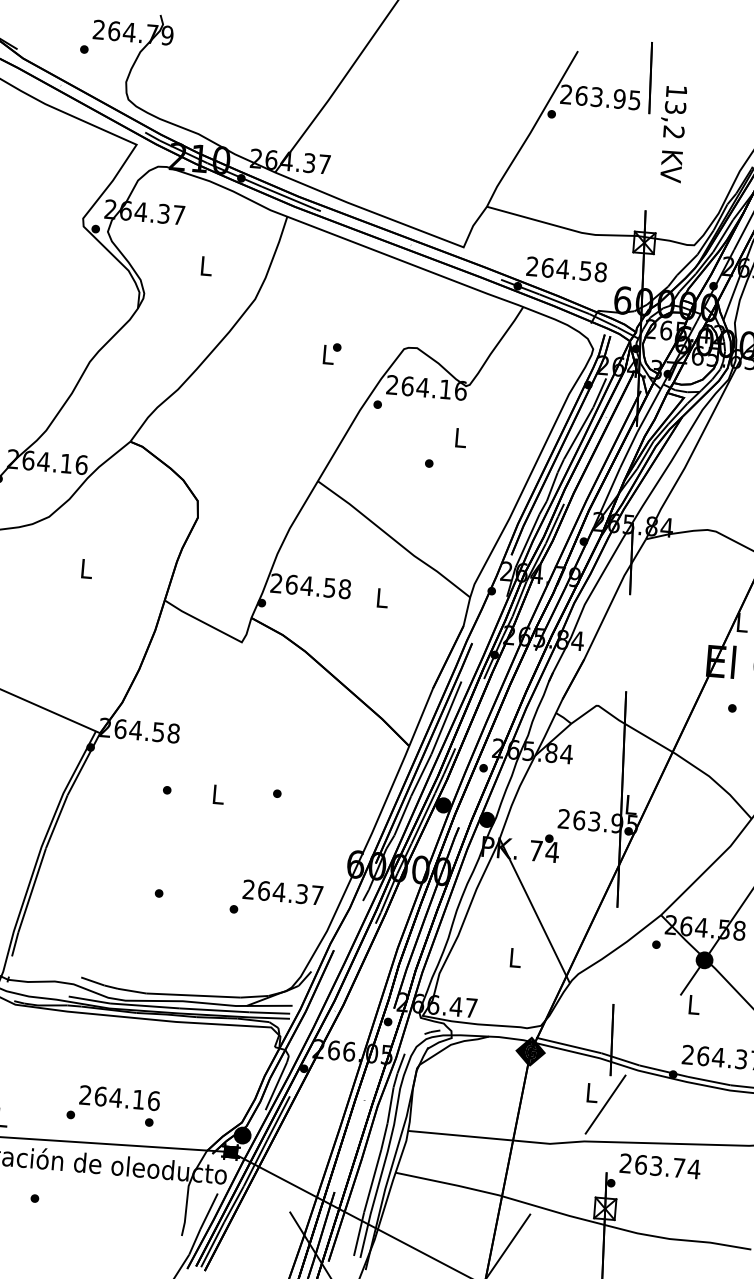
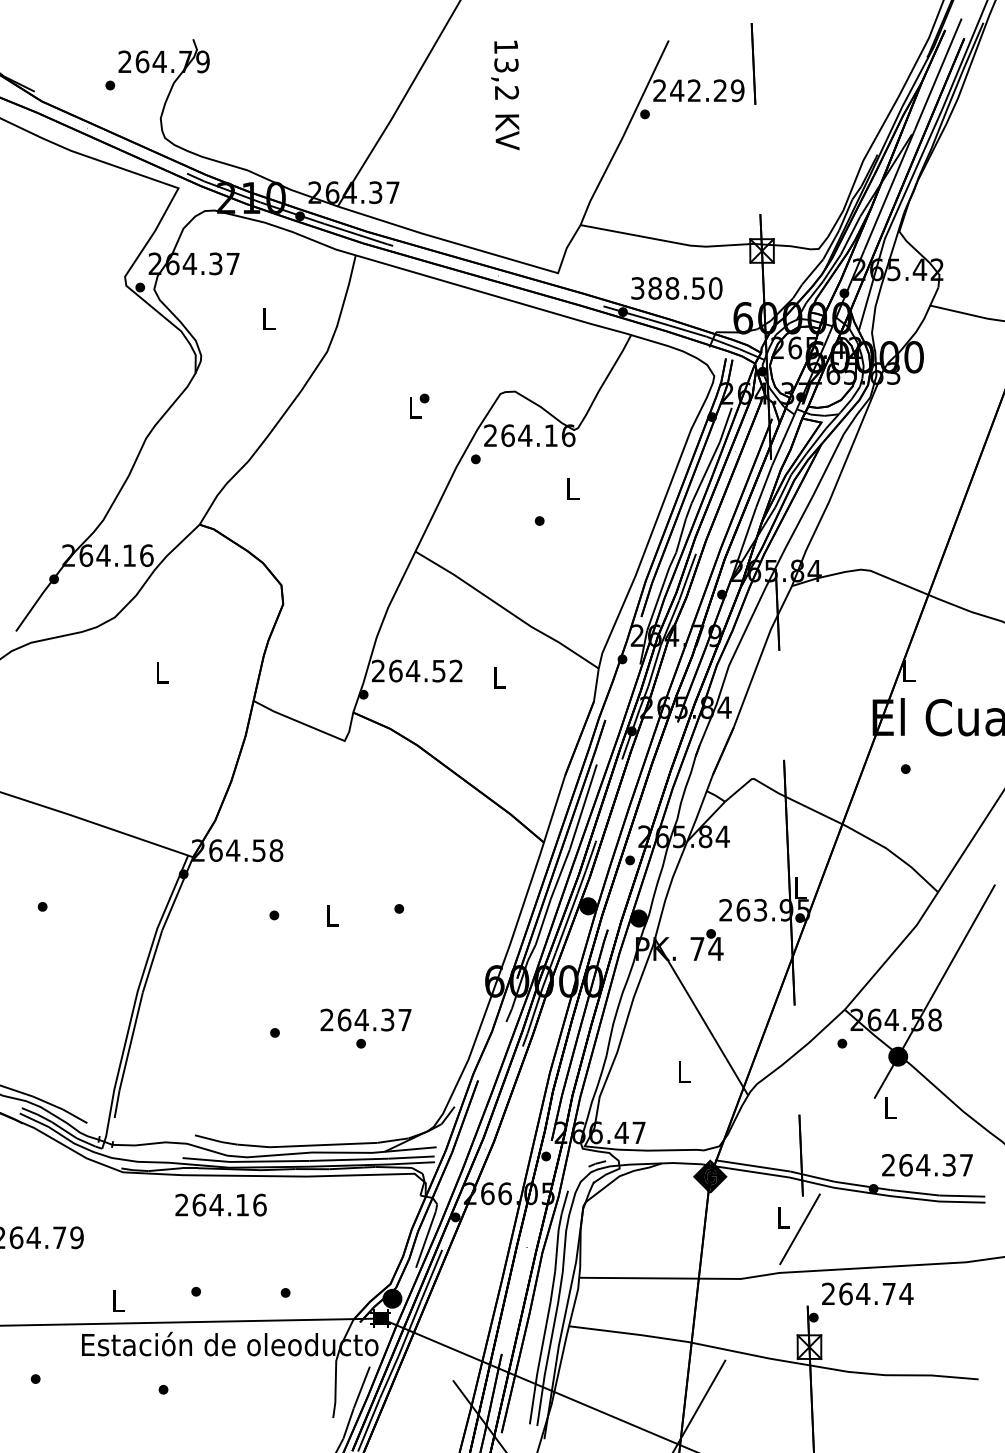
text: (608, 97) -> (707, 90), 263.95 -> 242.29
text: (672, 134) -> (505, 95), moved
text: (566, 269) -> (676, 288), 264.58 -> 388.50
text: (345, 588) -> (456, 670), 264.58 -> 264.52
text: (282, 891) -> (365, 1019), moved
text: (119, 1097) -> (220, 1204), moved
text: (656, 1165) -> (863, 1293), 263.74 -> 264.74

